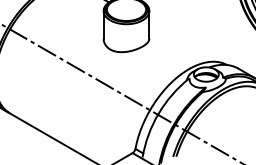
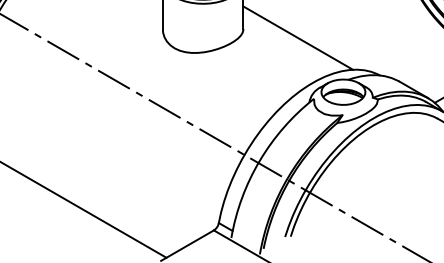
line: (180, 43) -> (298, 37), added

